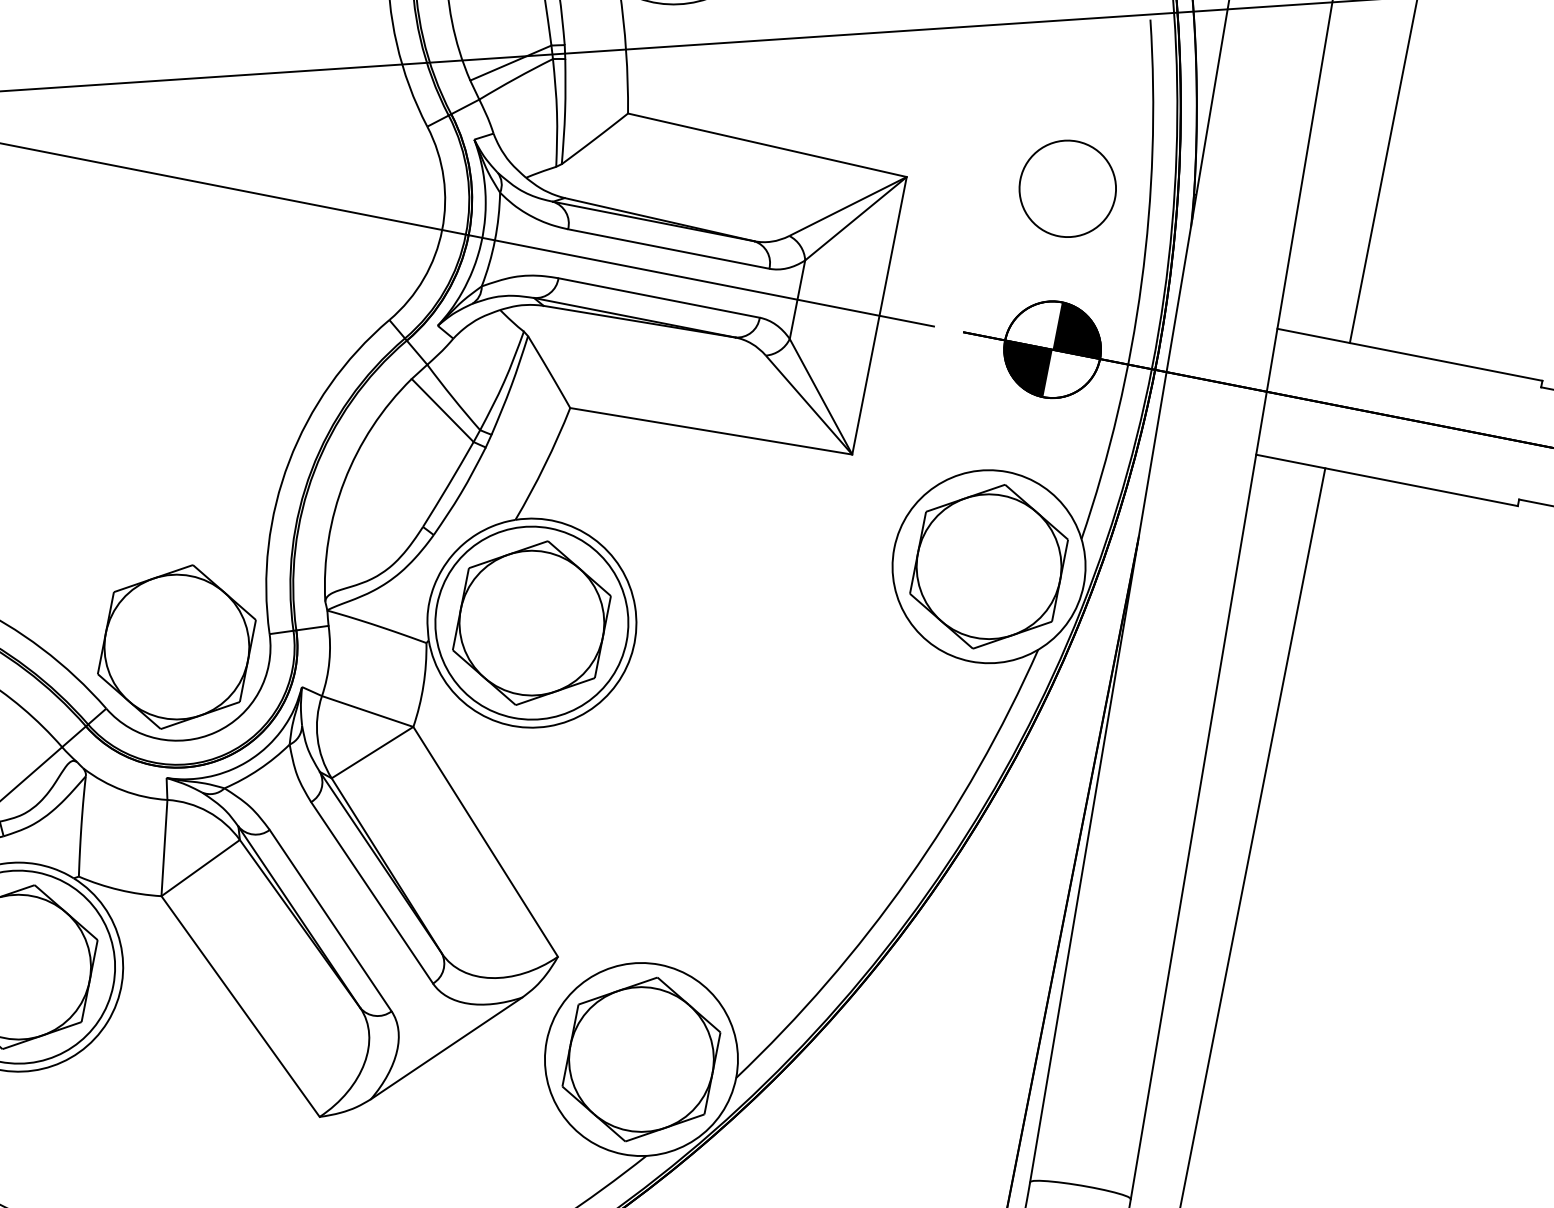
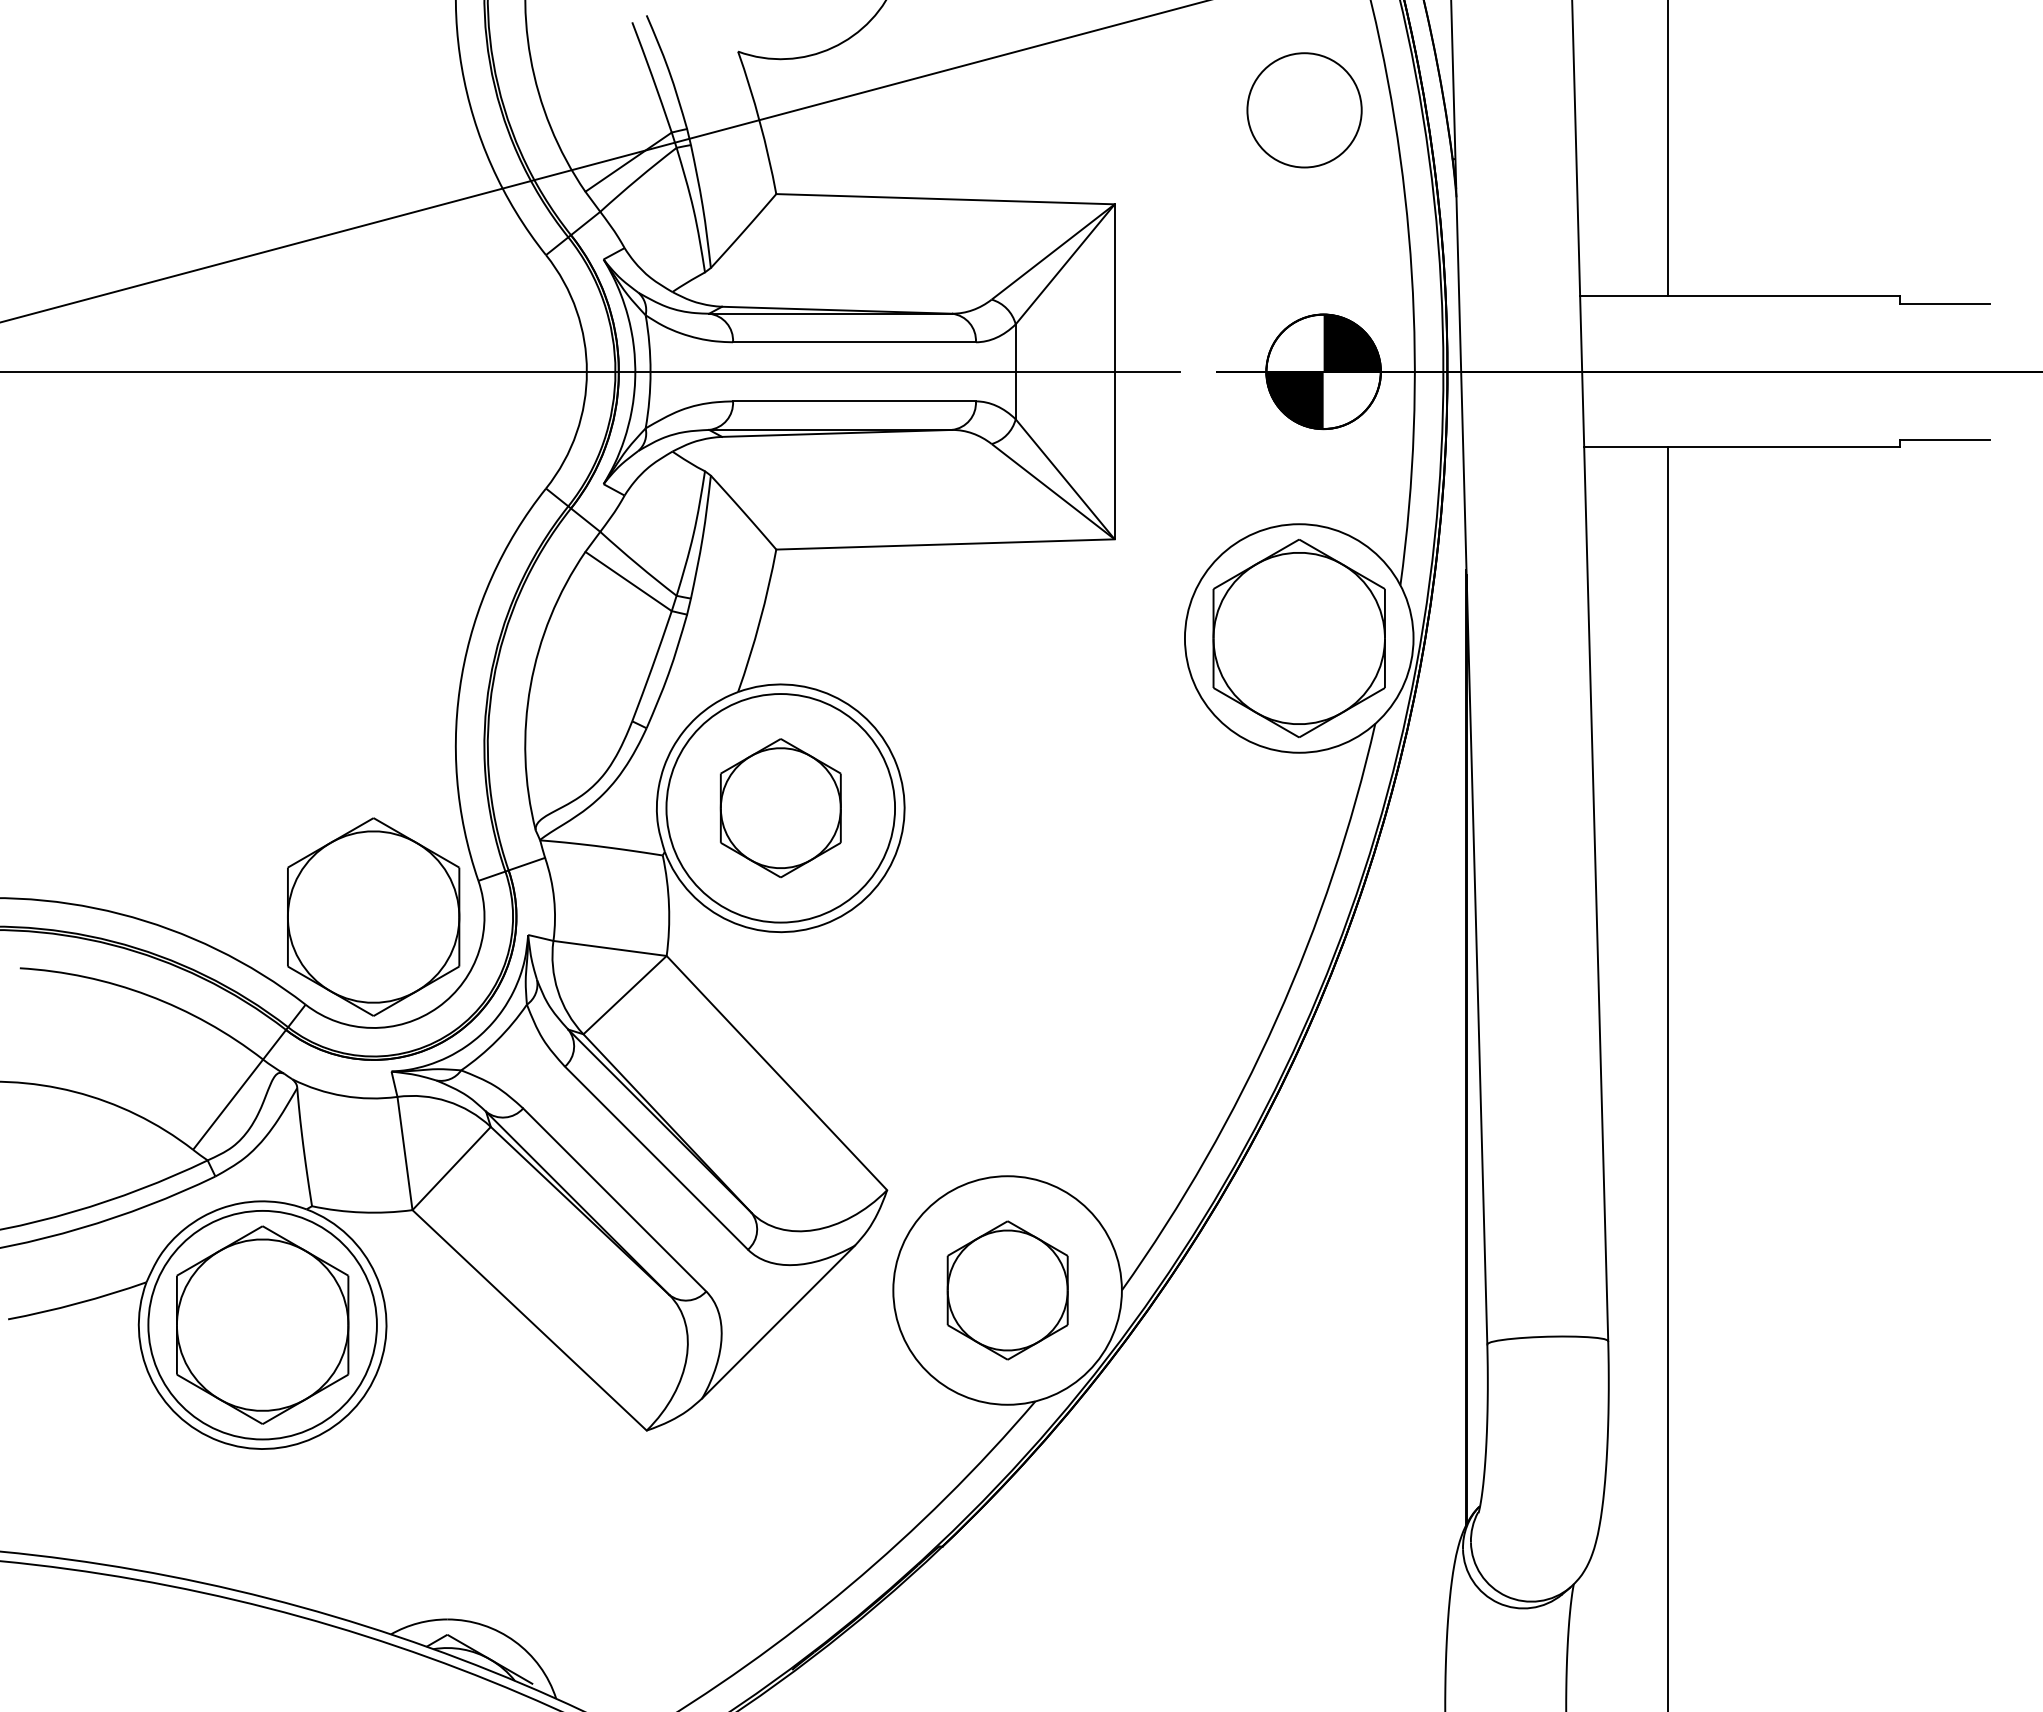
circle: (1067, 188) -> (1304, 110), moved
part: (531, 622) -> (780, 807), size x0.7
part: (641, 1059) -> (1007, 1290), size x0.7

